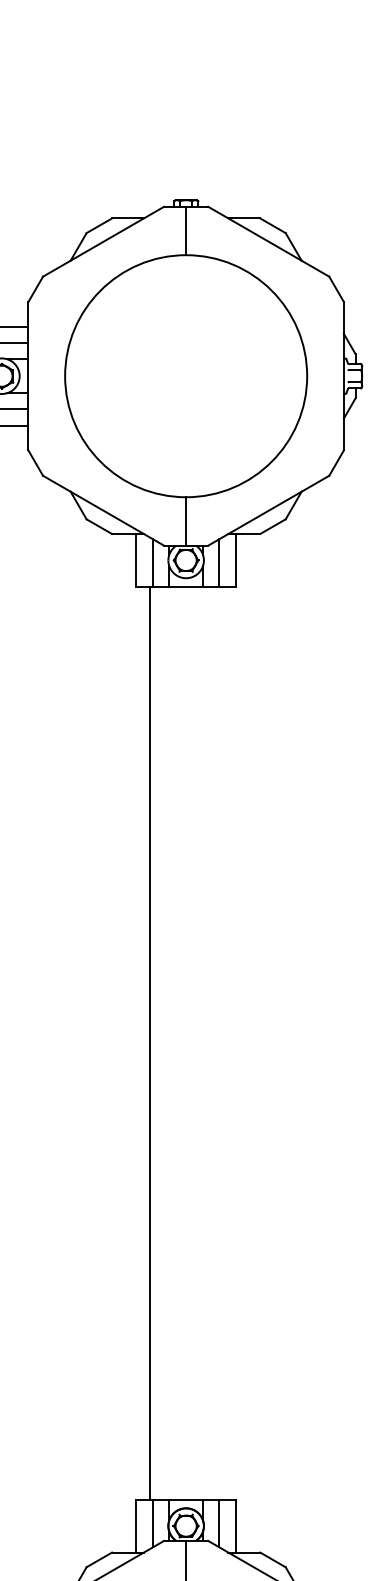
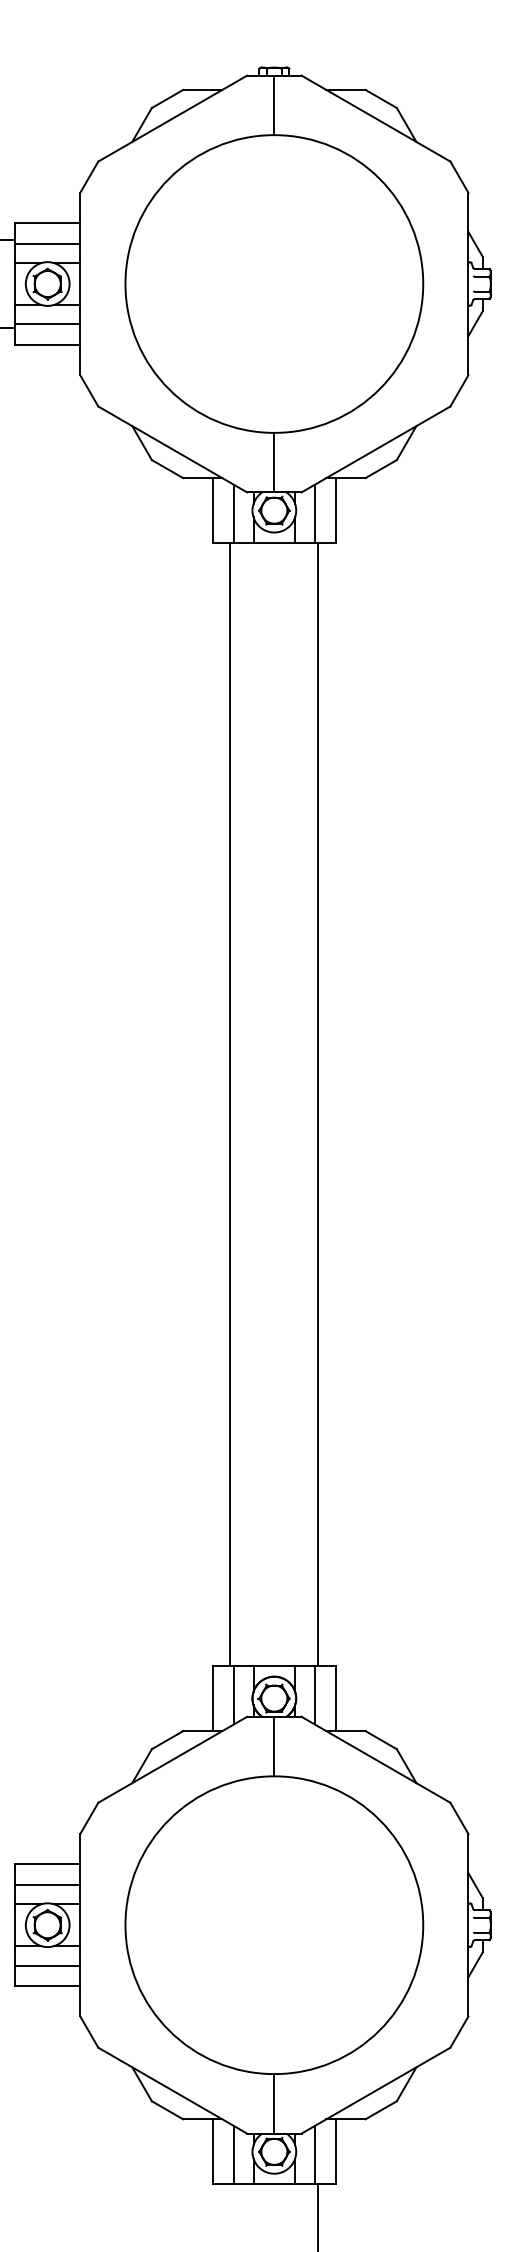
line: (222, 1043) -> (318, 1104), added

